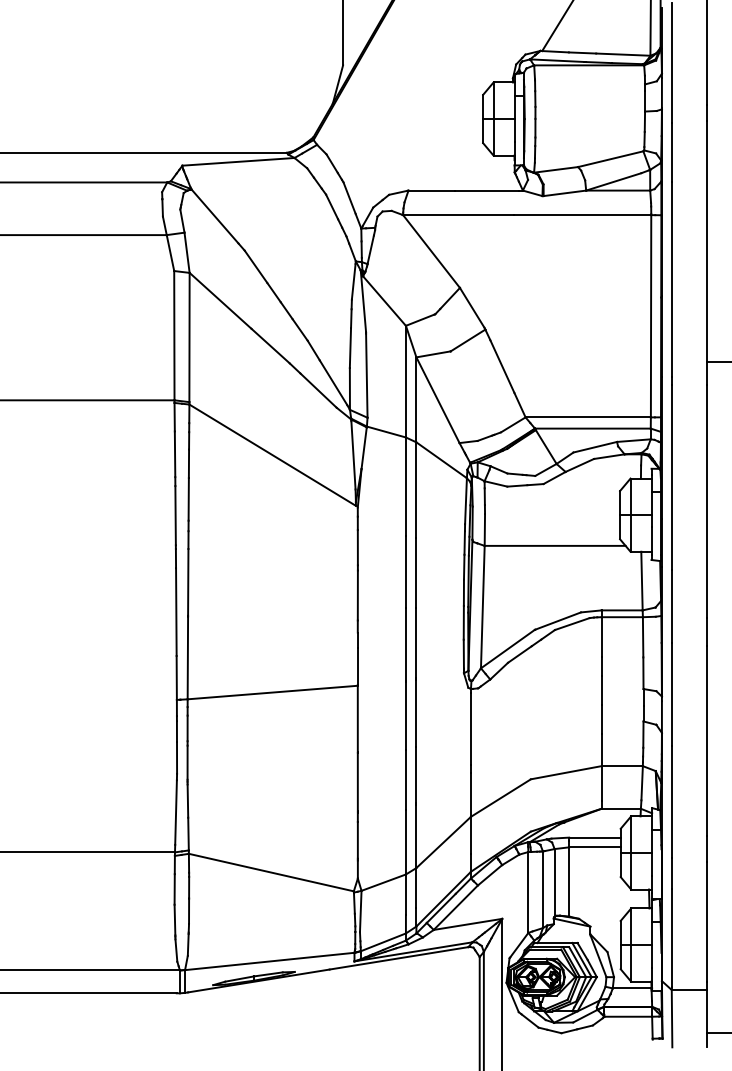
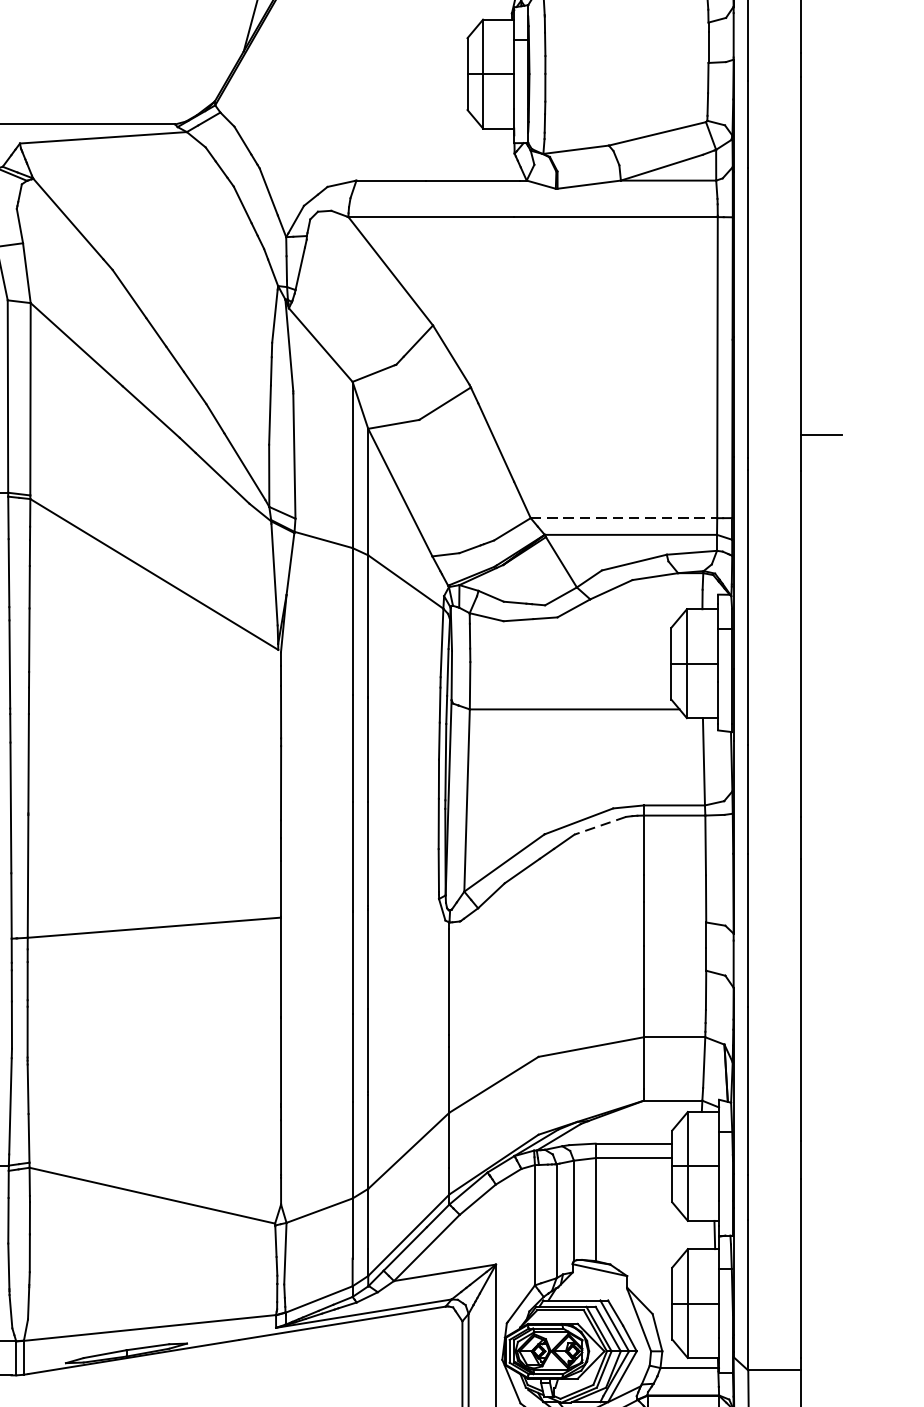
line: (588, 417) -> (624, 518), solid -> dashed
line: (571, 624) -> (599, 826), solid -> dashed

